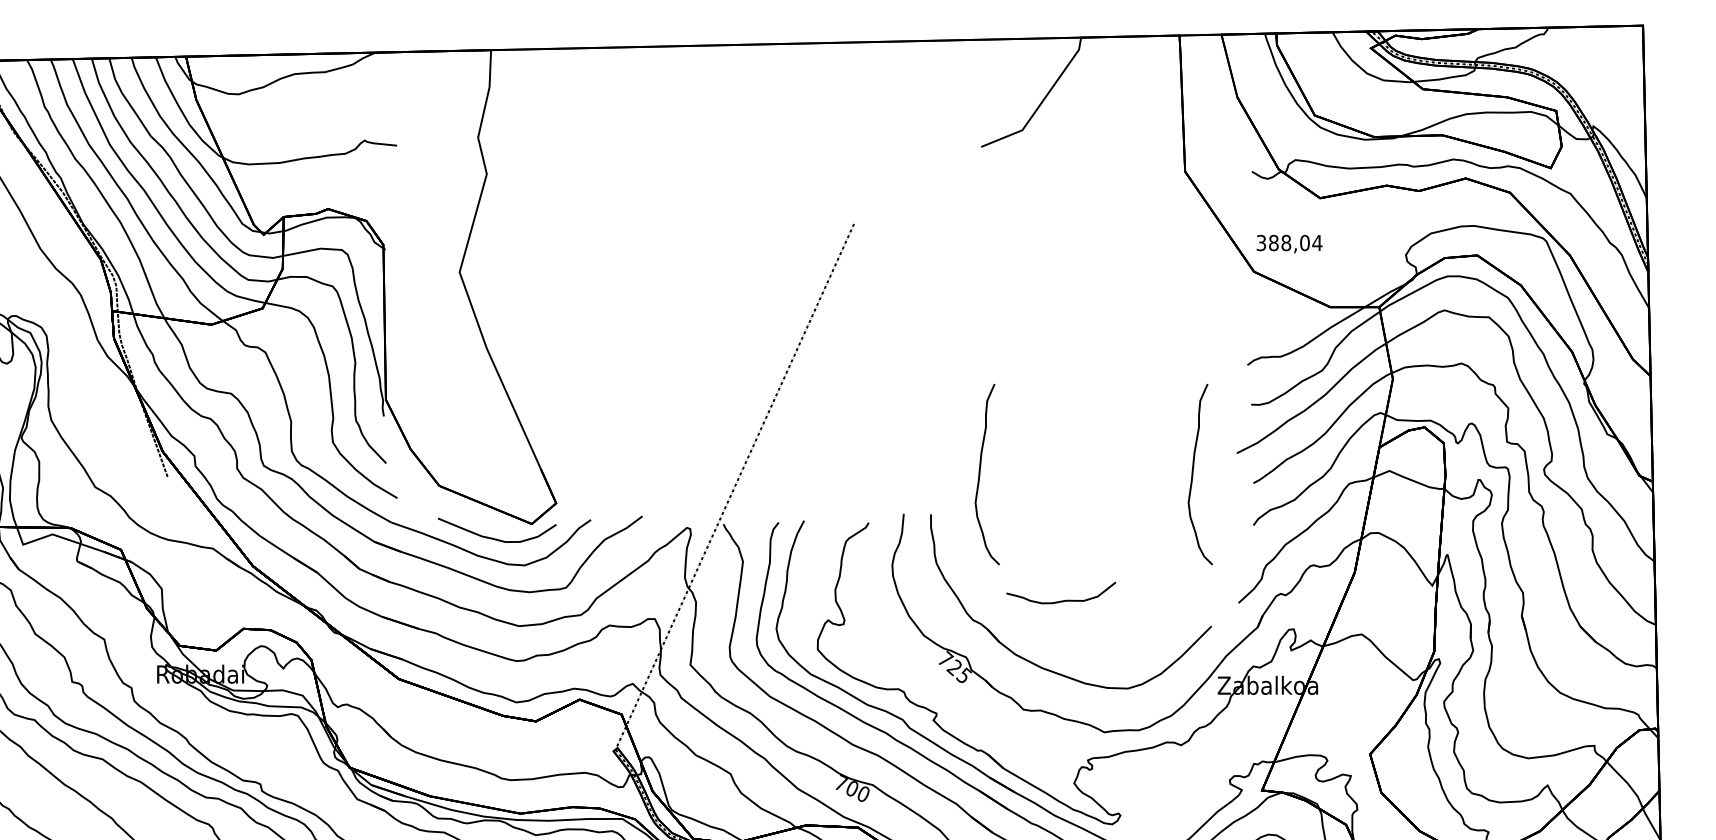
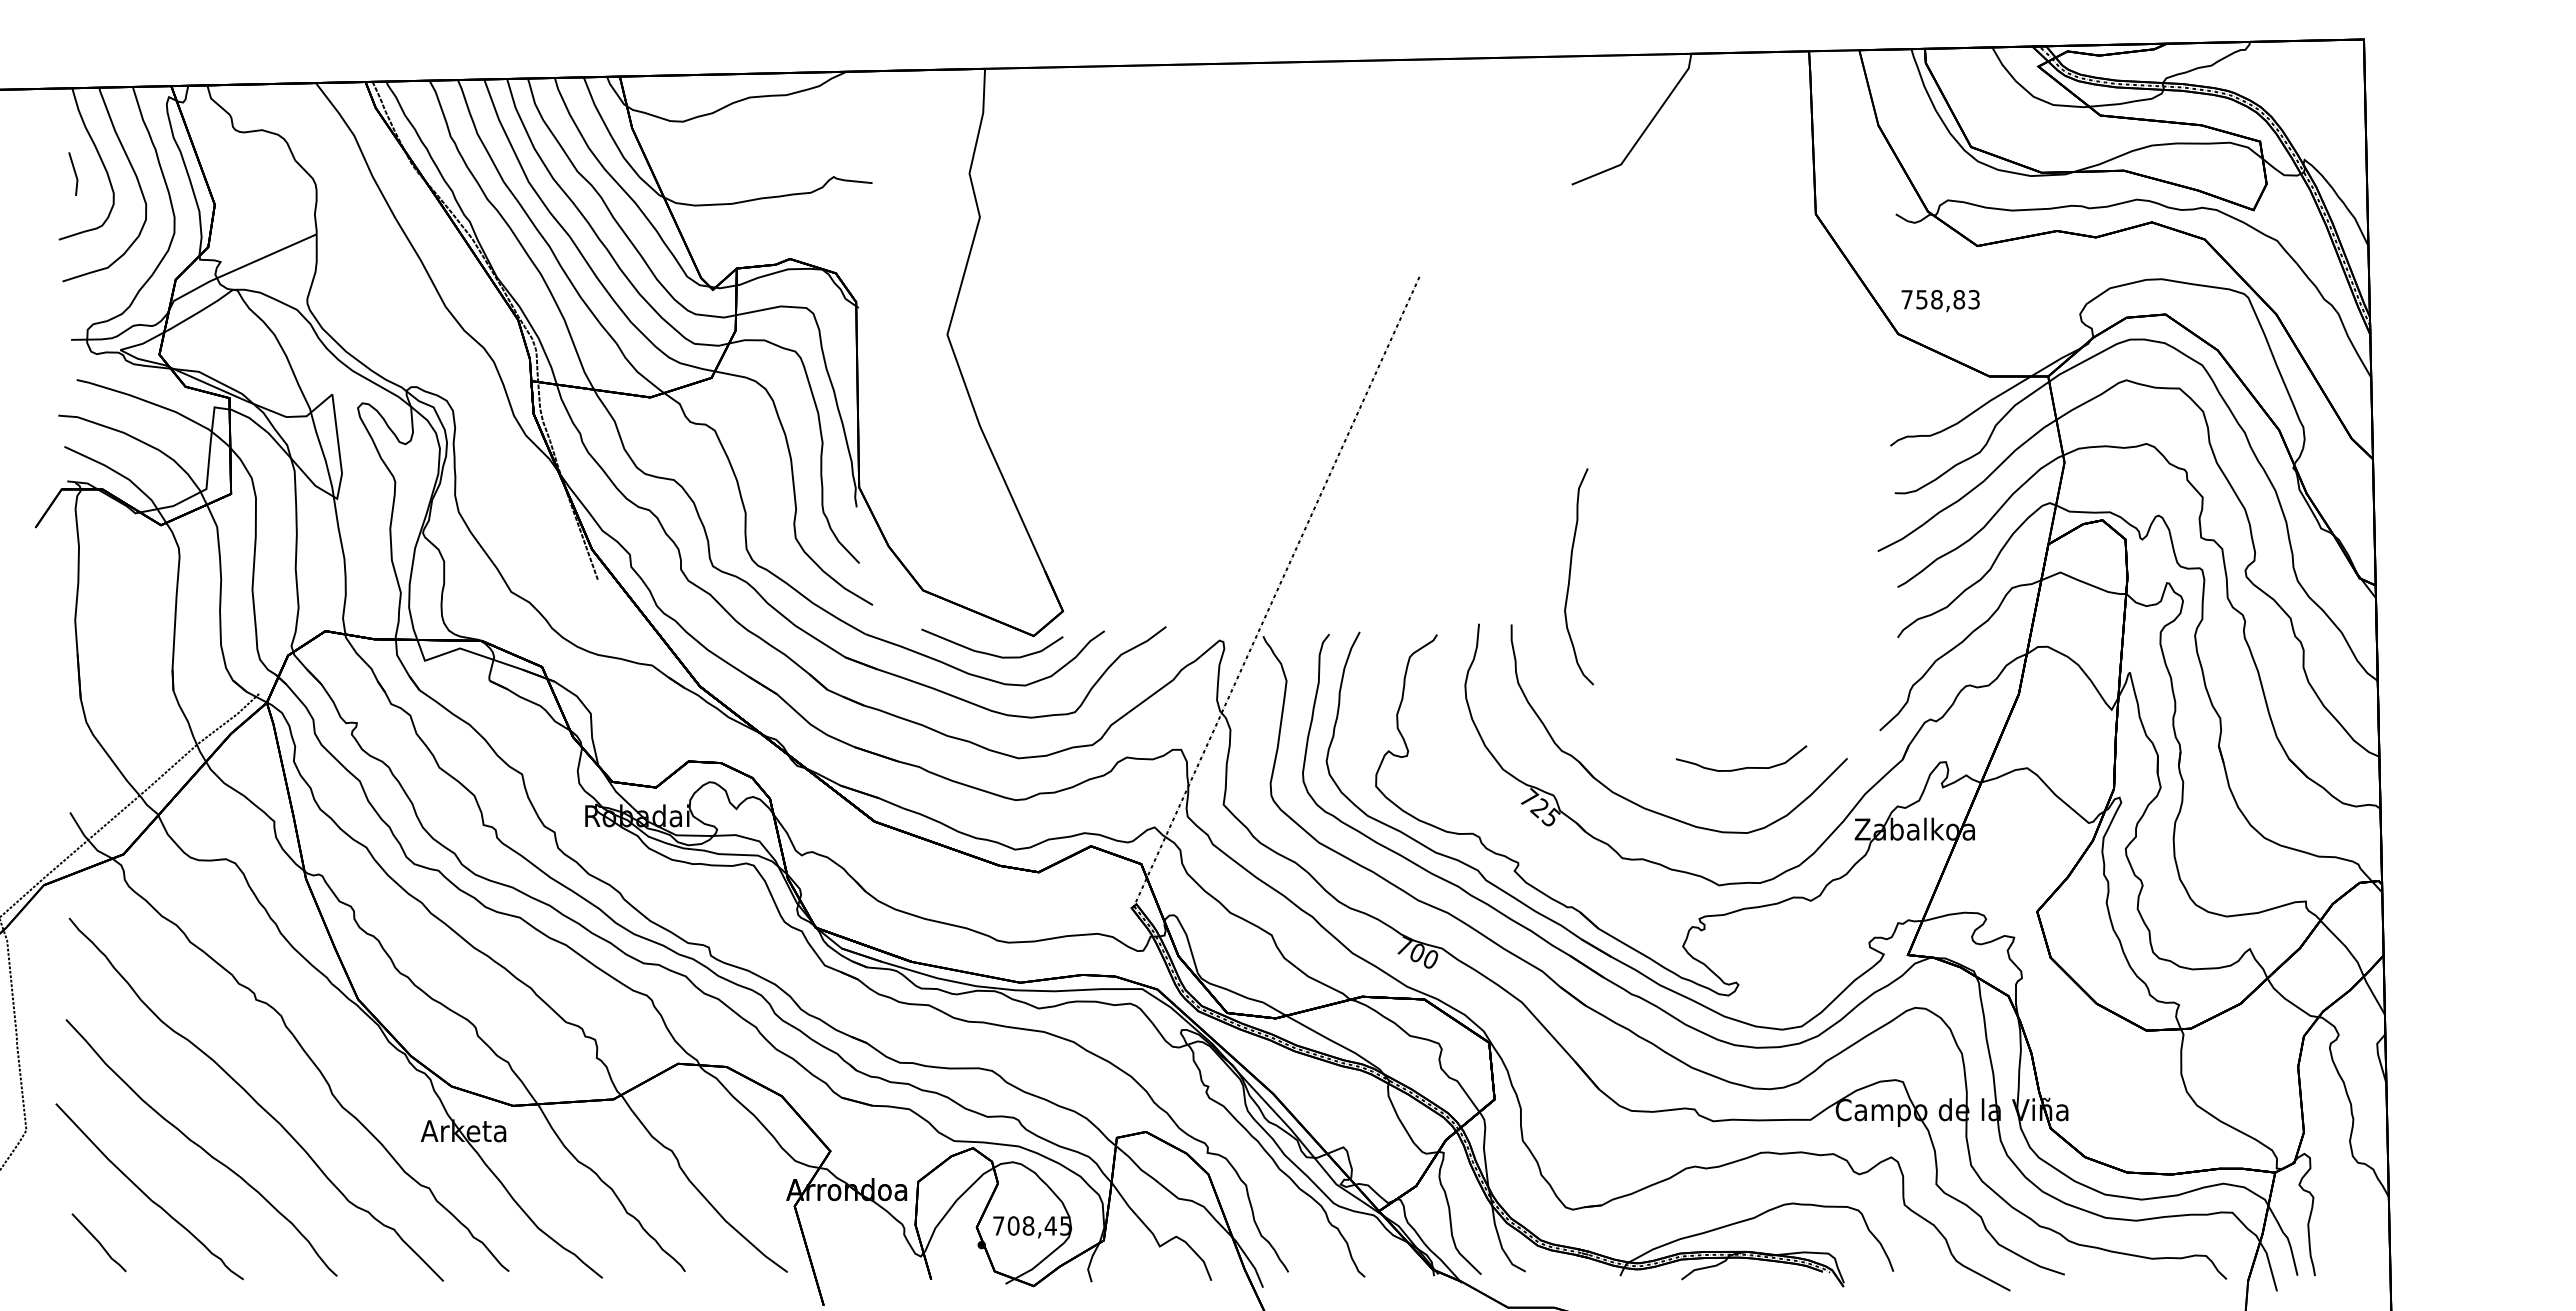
text: (1289, 242) -> (1940, 299), 388,04 -> 758,83
curve: (1193, 474) -> (1825, 576), removed
curve: (1062, 600) -> (1742, 767), moved

